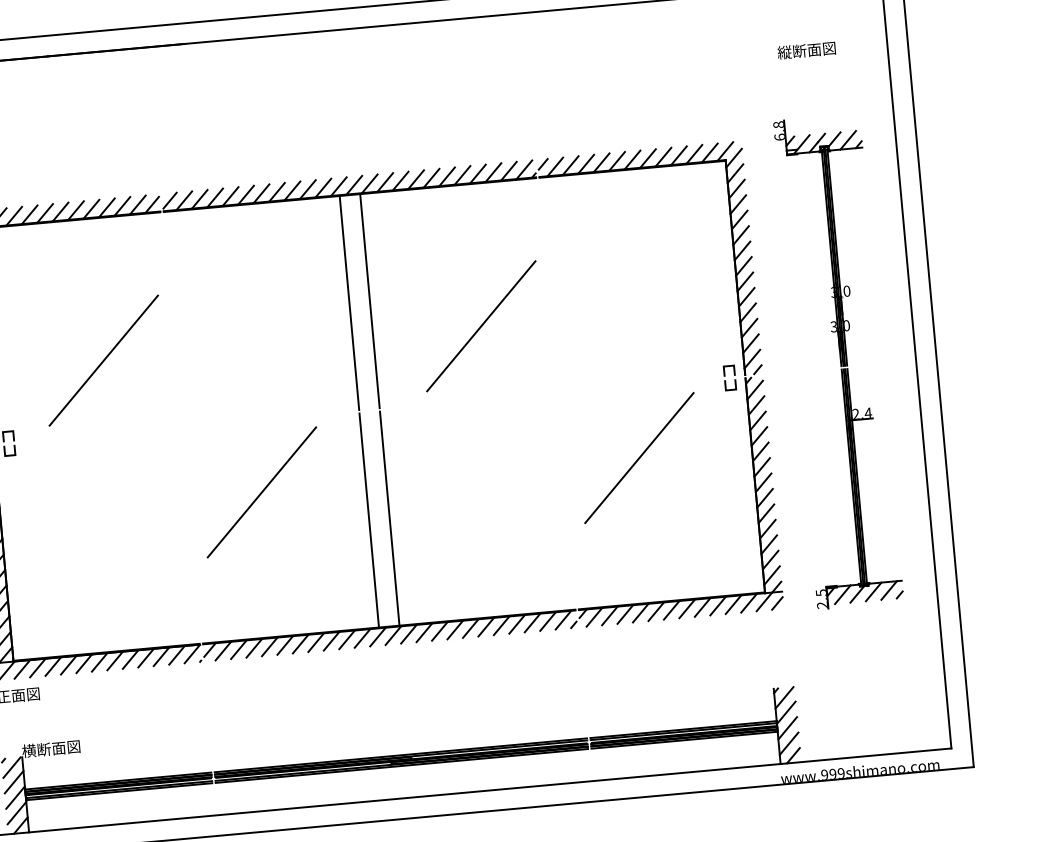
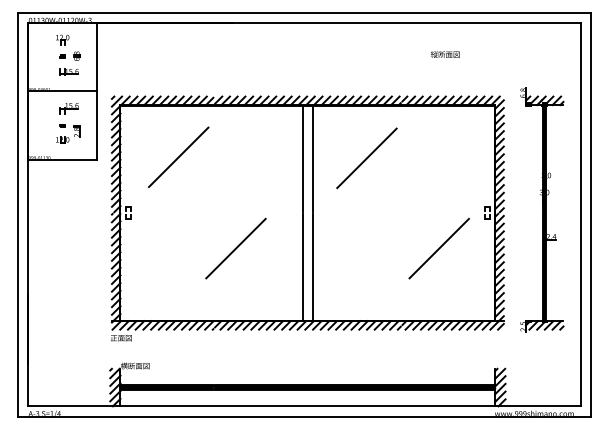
text: (807, 50) -> (445, 54), moved
line: (480, 326) -> (366, 158), moved
line: (103, 359) -> (178, 156), moved
line: (260, 492) -> (235, 248), moved

